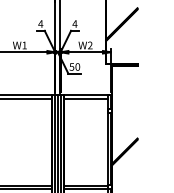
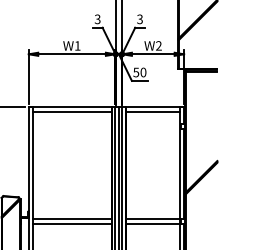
text: (40, 24) -> (97, 19), 4 -> 3
text: (74, 24) -> (139, 19), 4 -> 3

